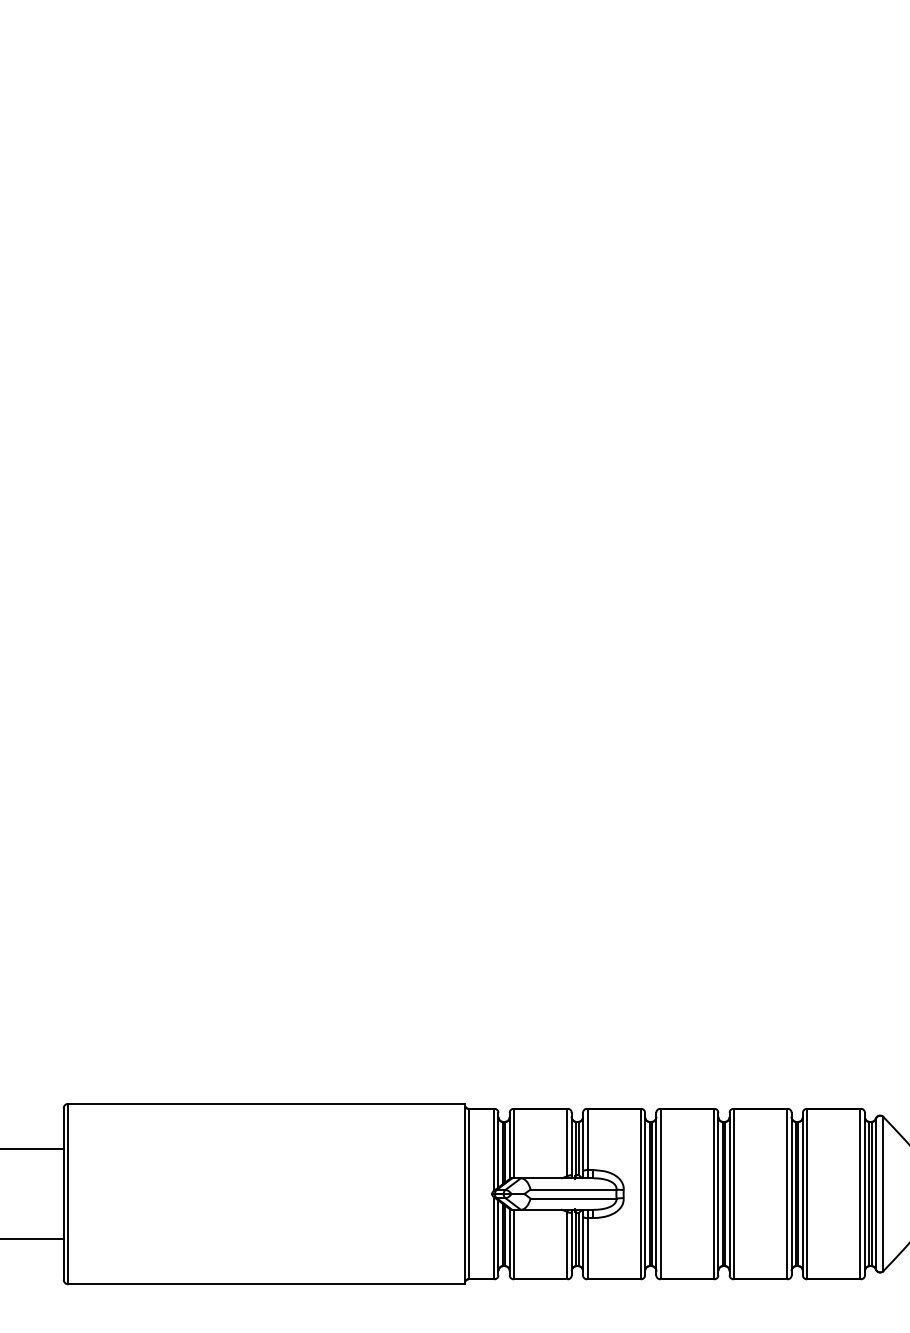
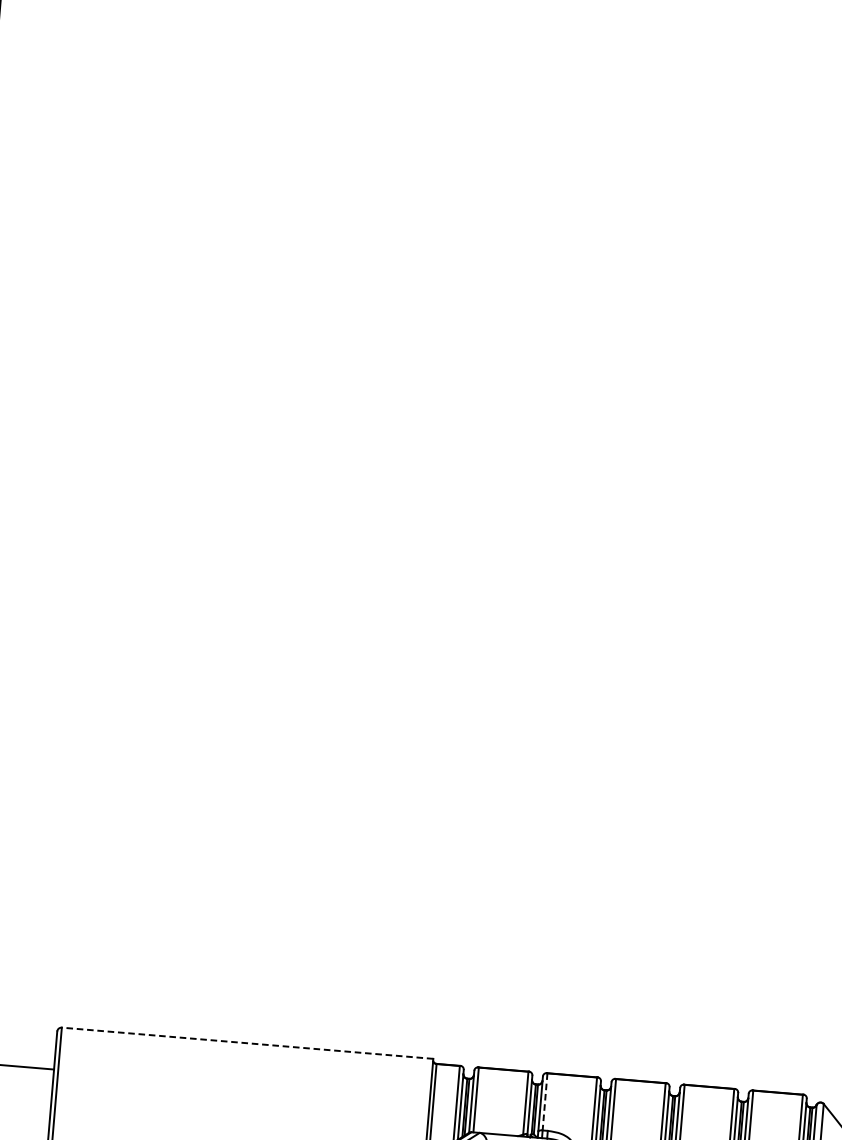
line: (266, 1103) -> (247, 1042), solid -> dashed
line: (587, 1139) -> (545, 1101), solid -> dashed

